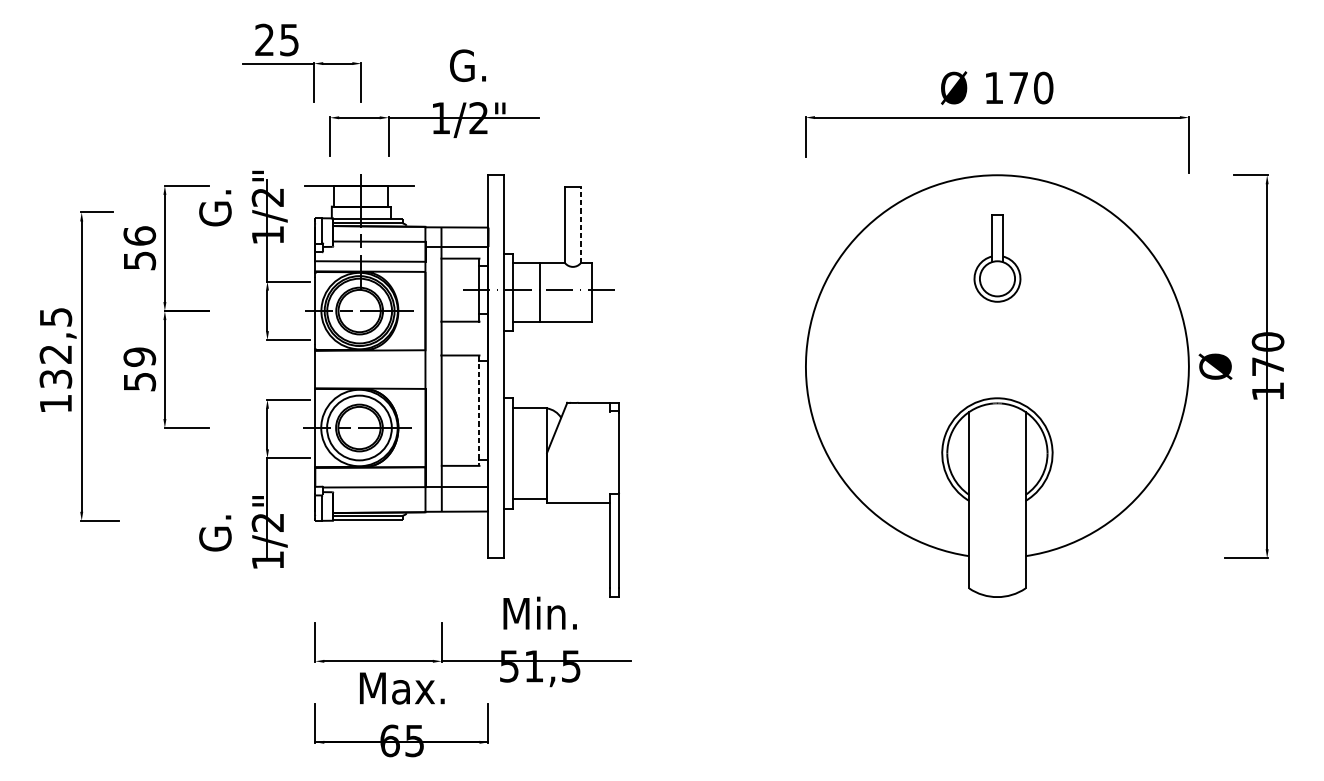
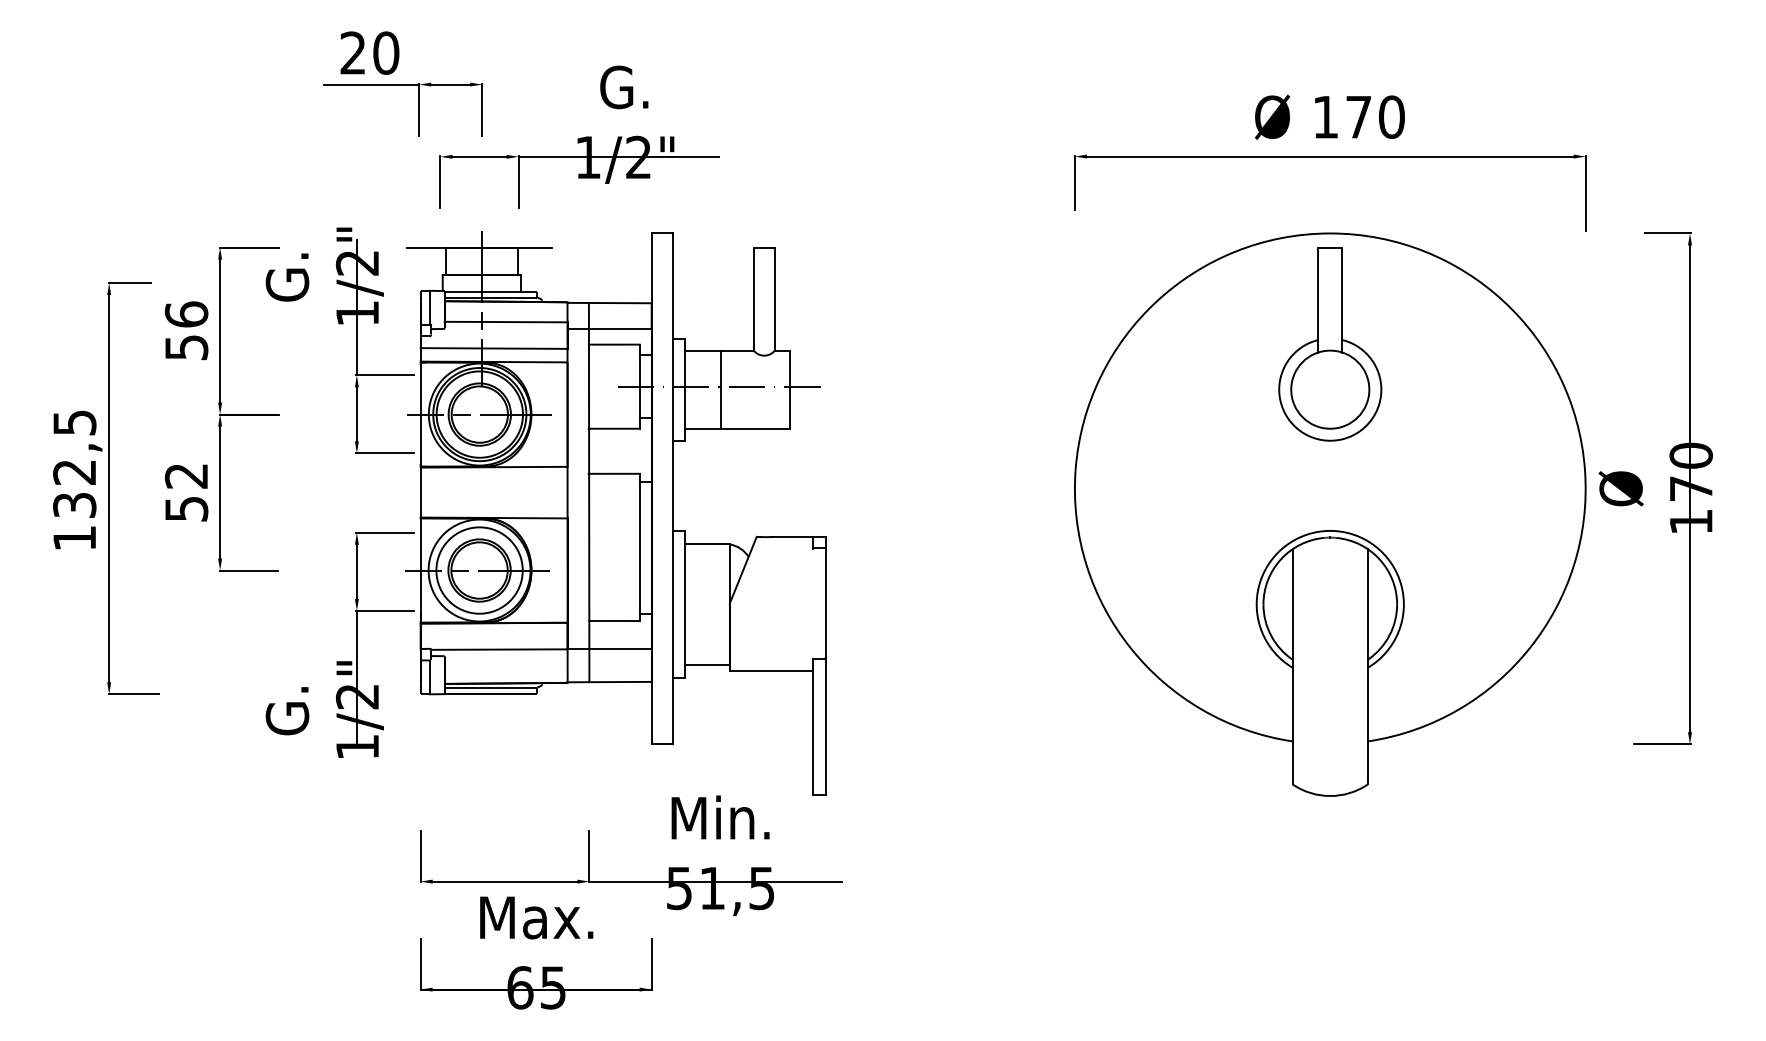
text: (289, 39) -> (386, 52), 25 -> 20
line: (580, 224) -> (774, 299), dashed -> solid
part: (997, 258) -> (1330, 344), size x1.67
text: (139, 357) -> (186, 476), 59 -> 52
line: (479, 410) -> (639, 547), dashed -> solid

